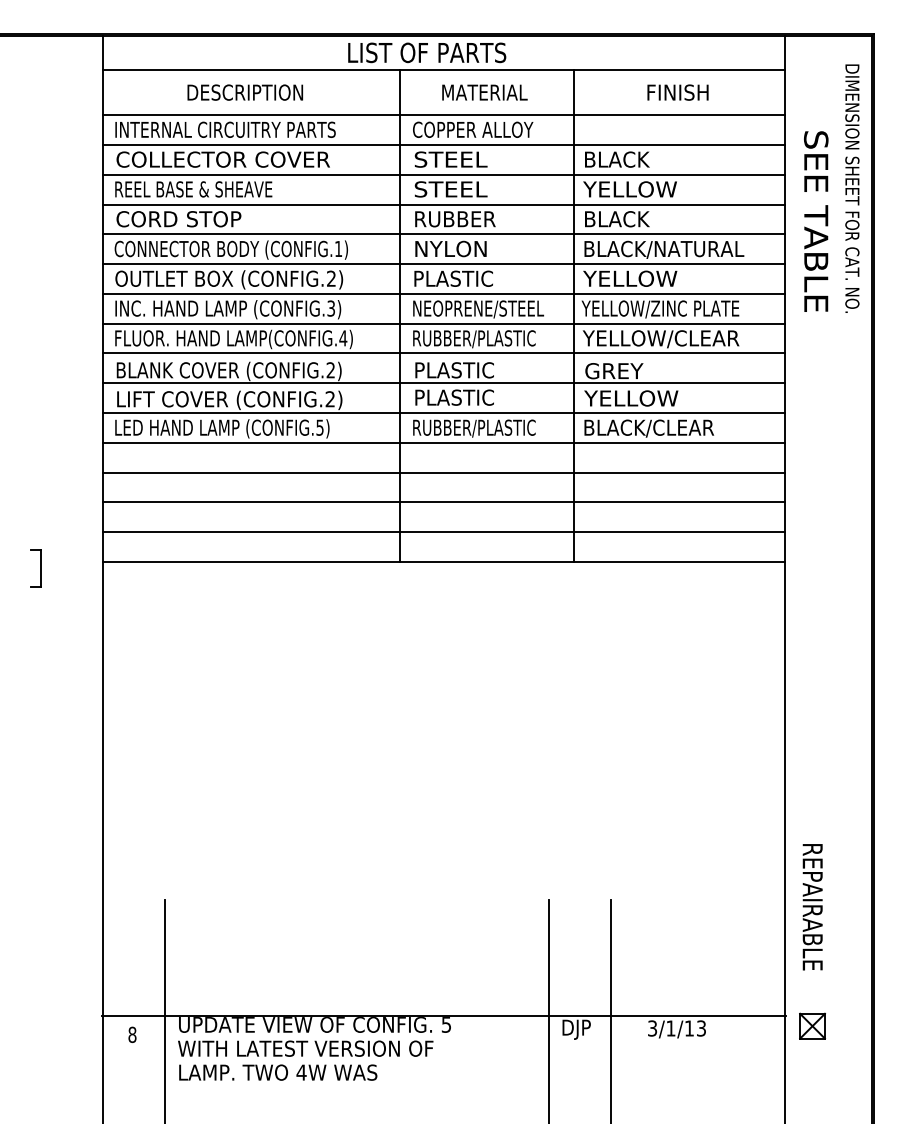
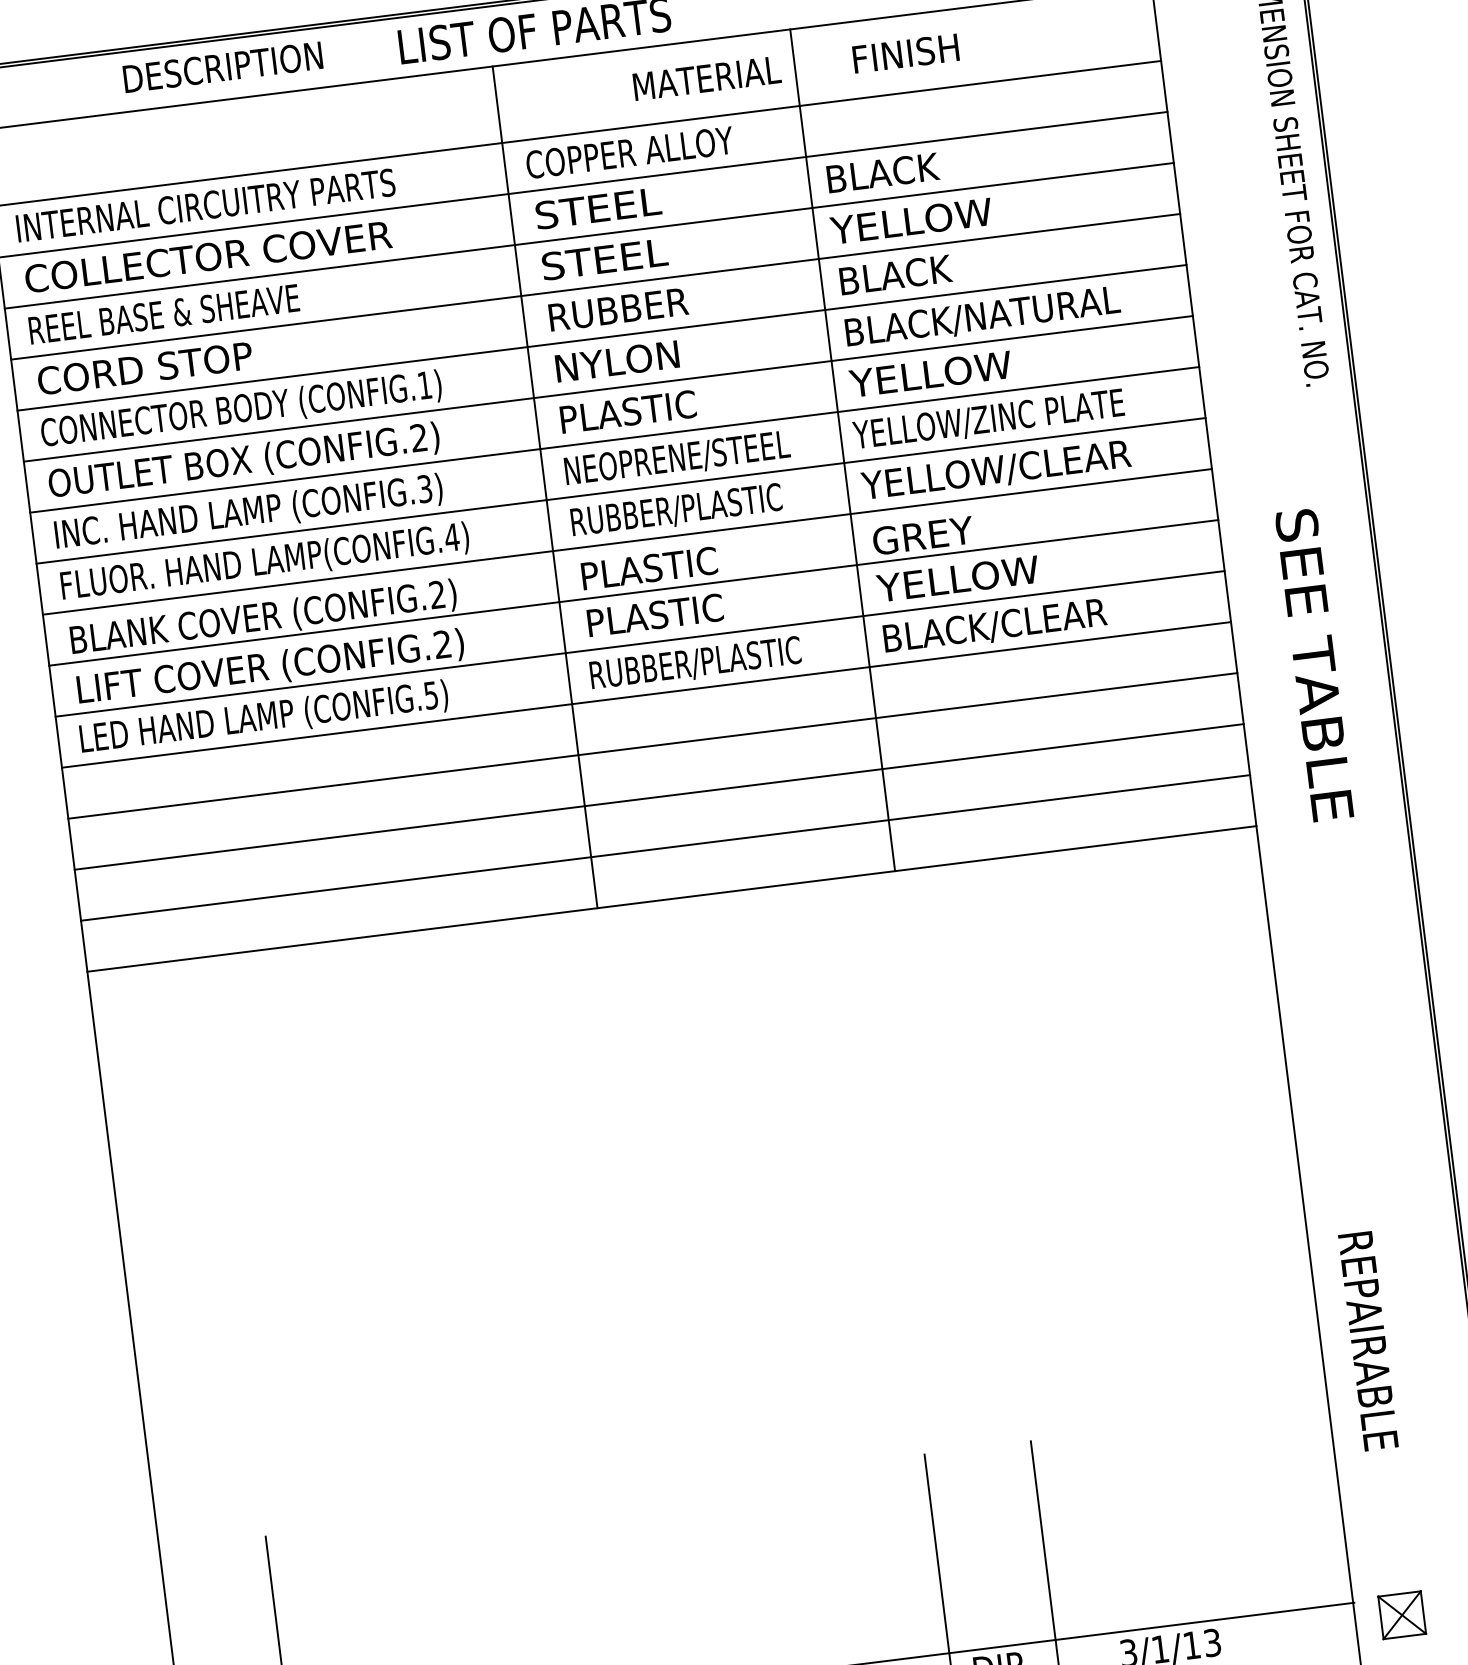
text: (244, 92) -> (221, 67), moved
text: (484, 92) -> (706, 78), moved
text: (677, 92) -> (905, 53), moved
text: (816, 221) -> (1315, 664), moved
text: (812, 907) -> (1368, 1341), moved

